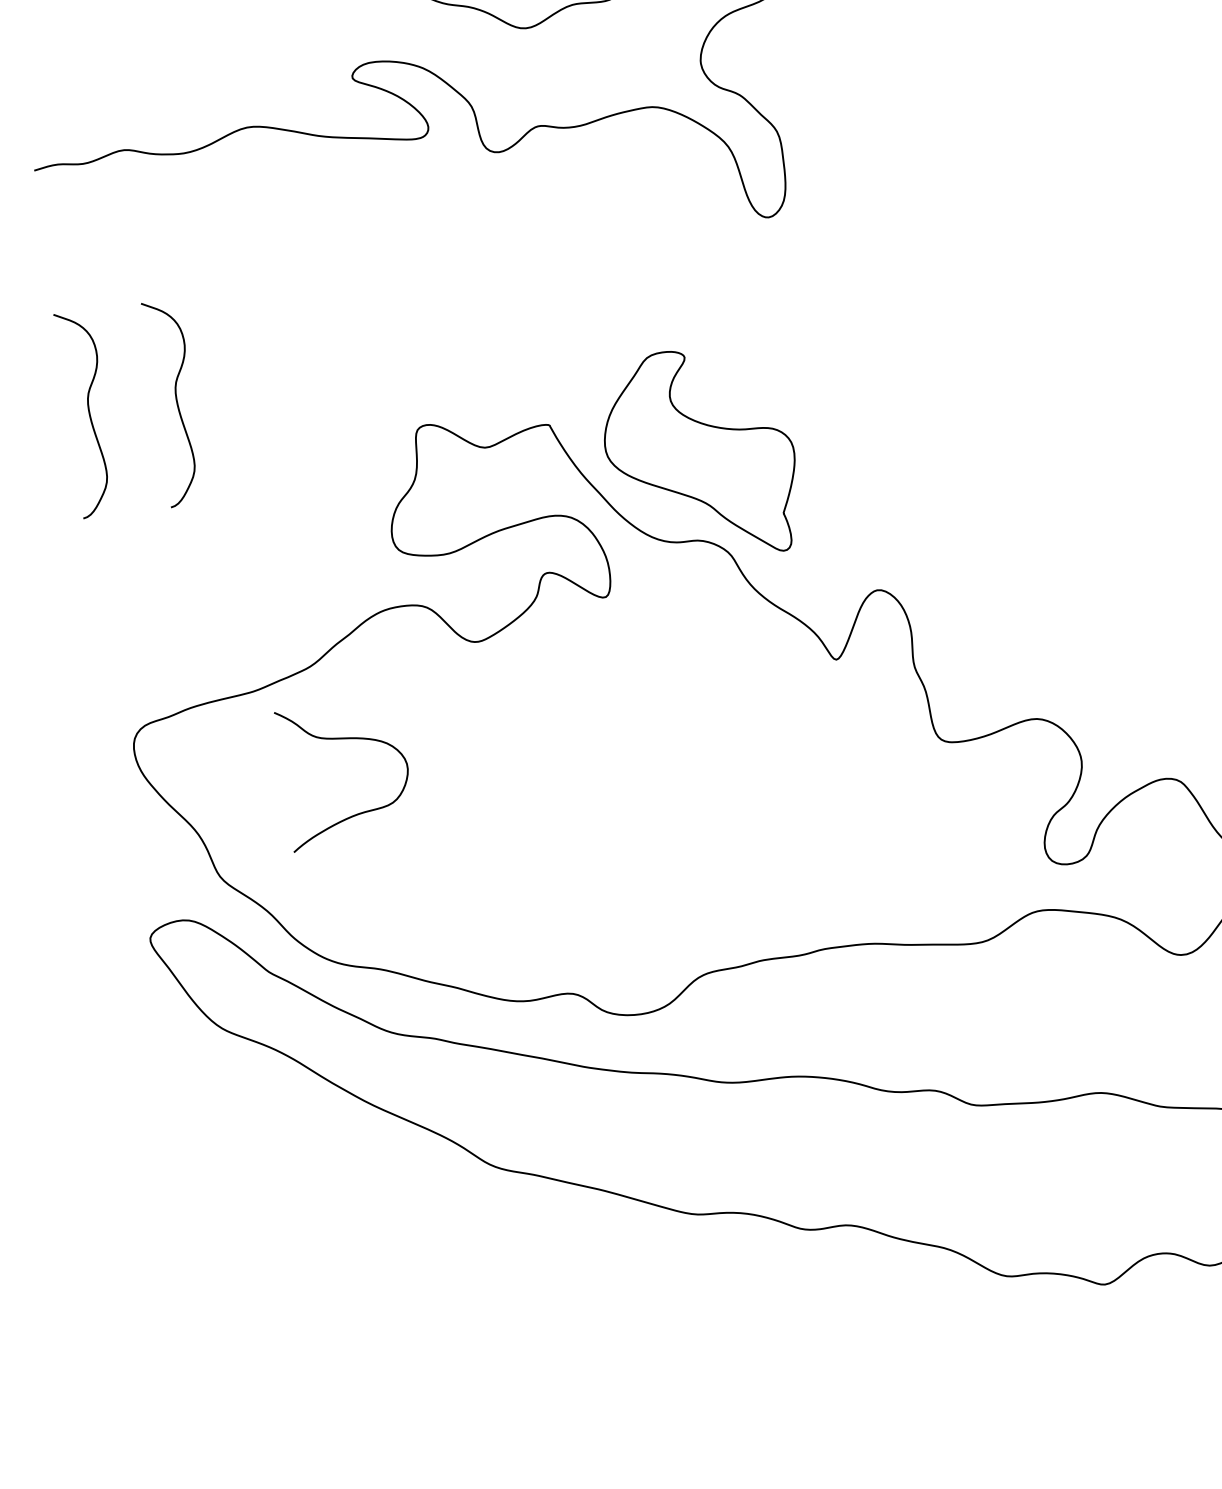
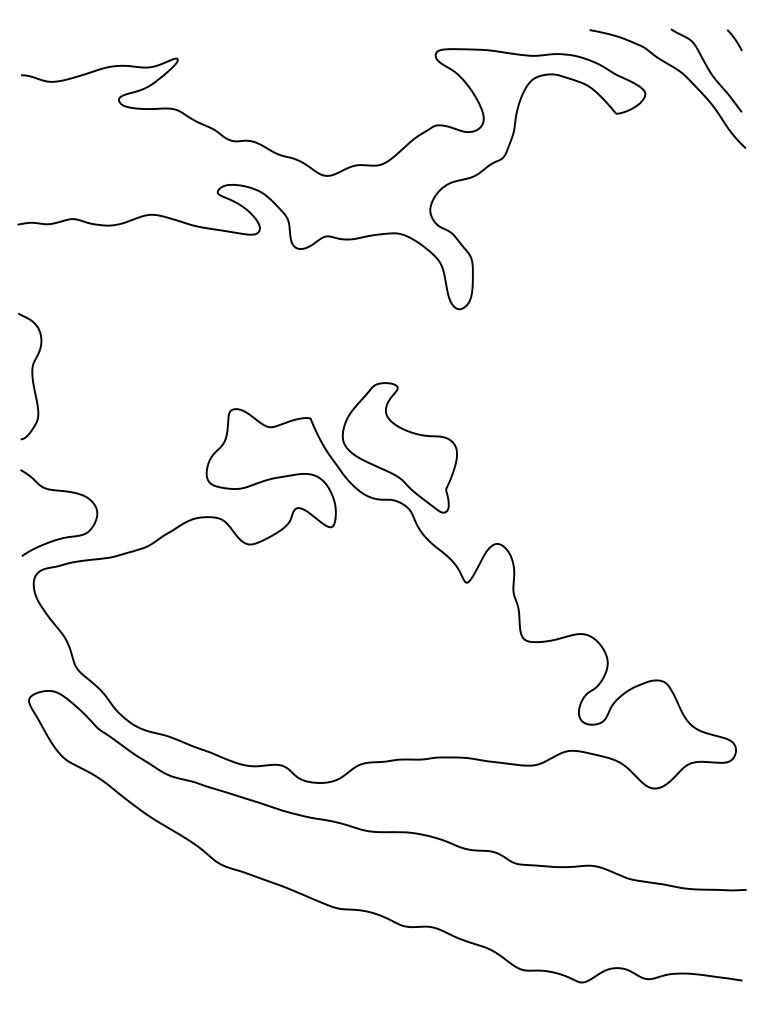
curve: (175, 403) -> (85, 376), removed
curve: (350, 740) -> (64, 492), moved

